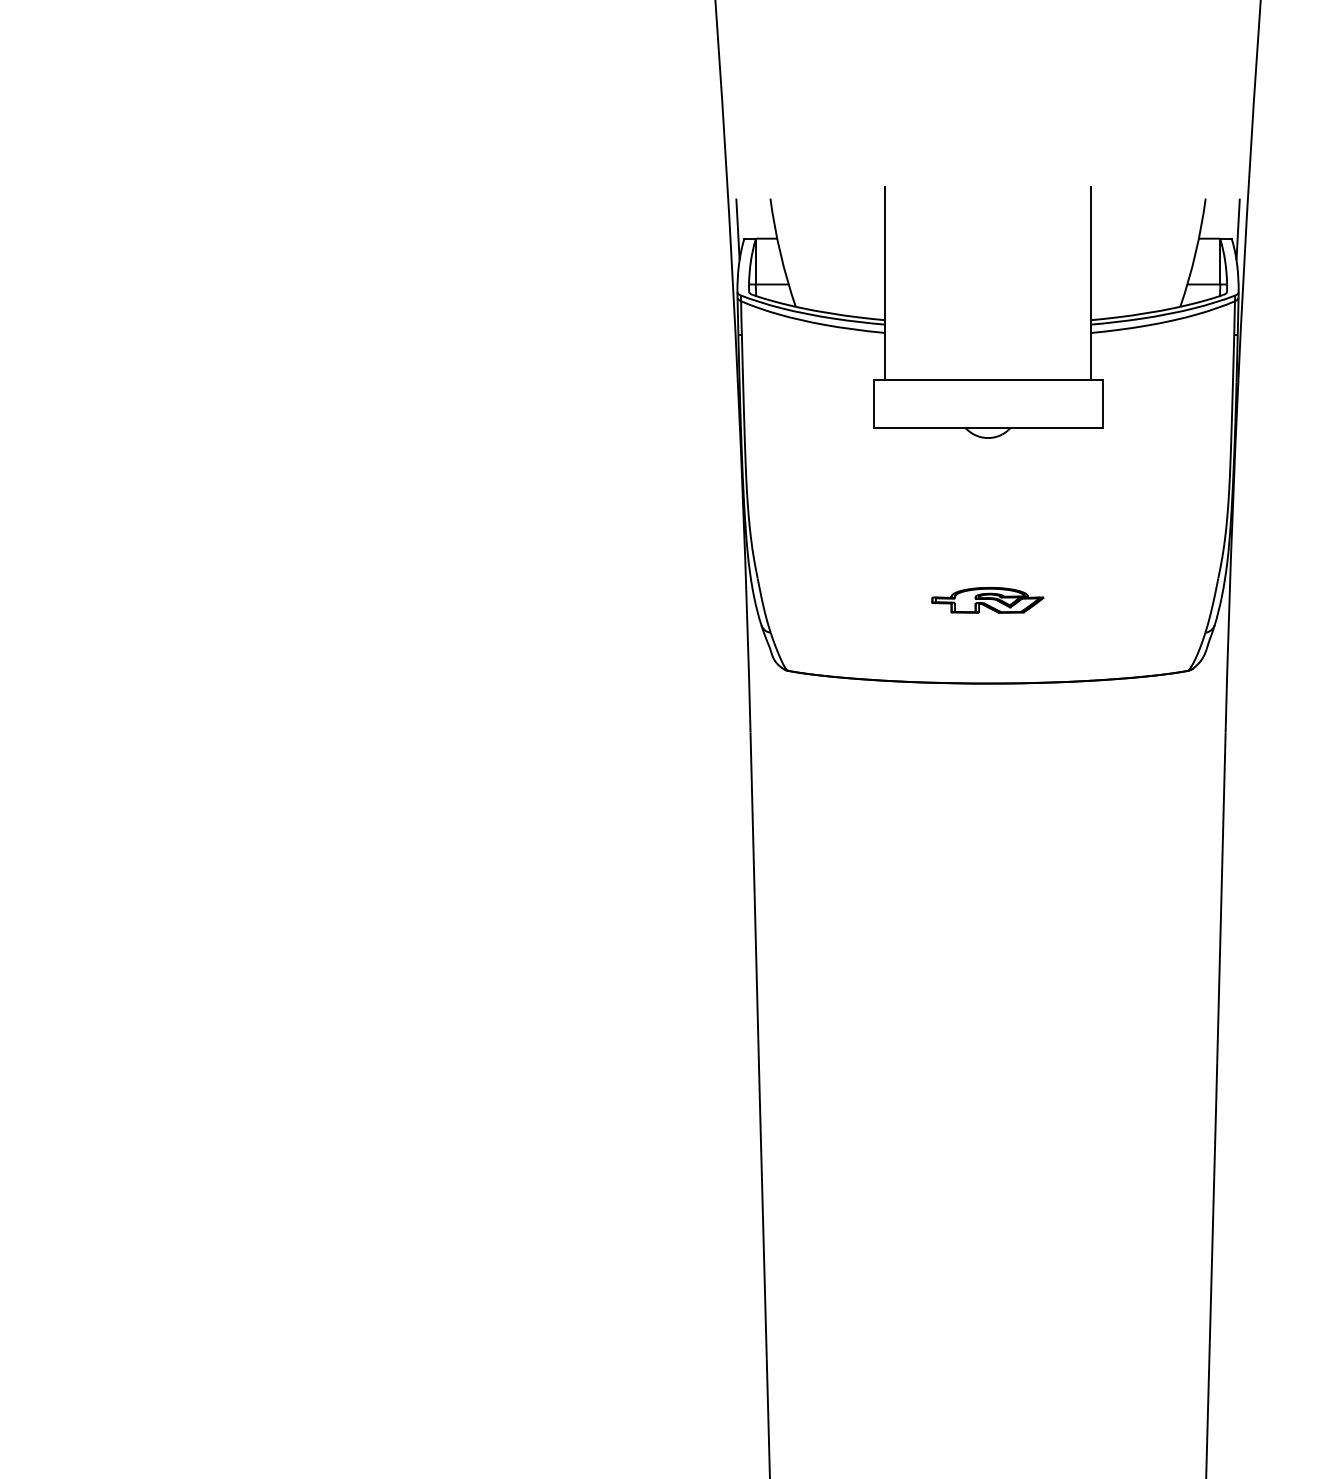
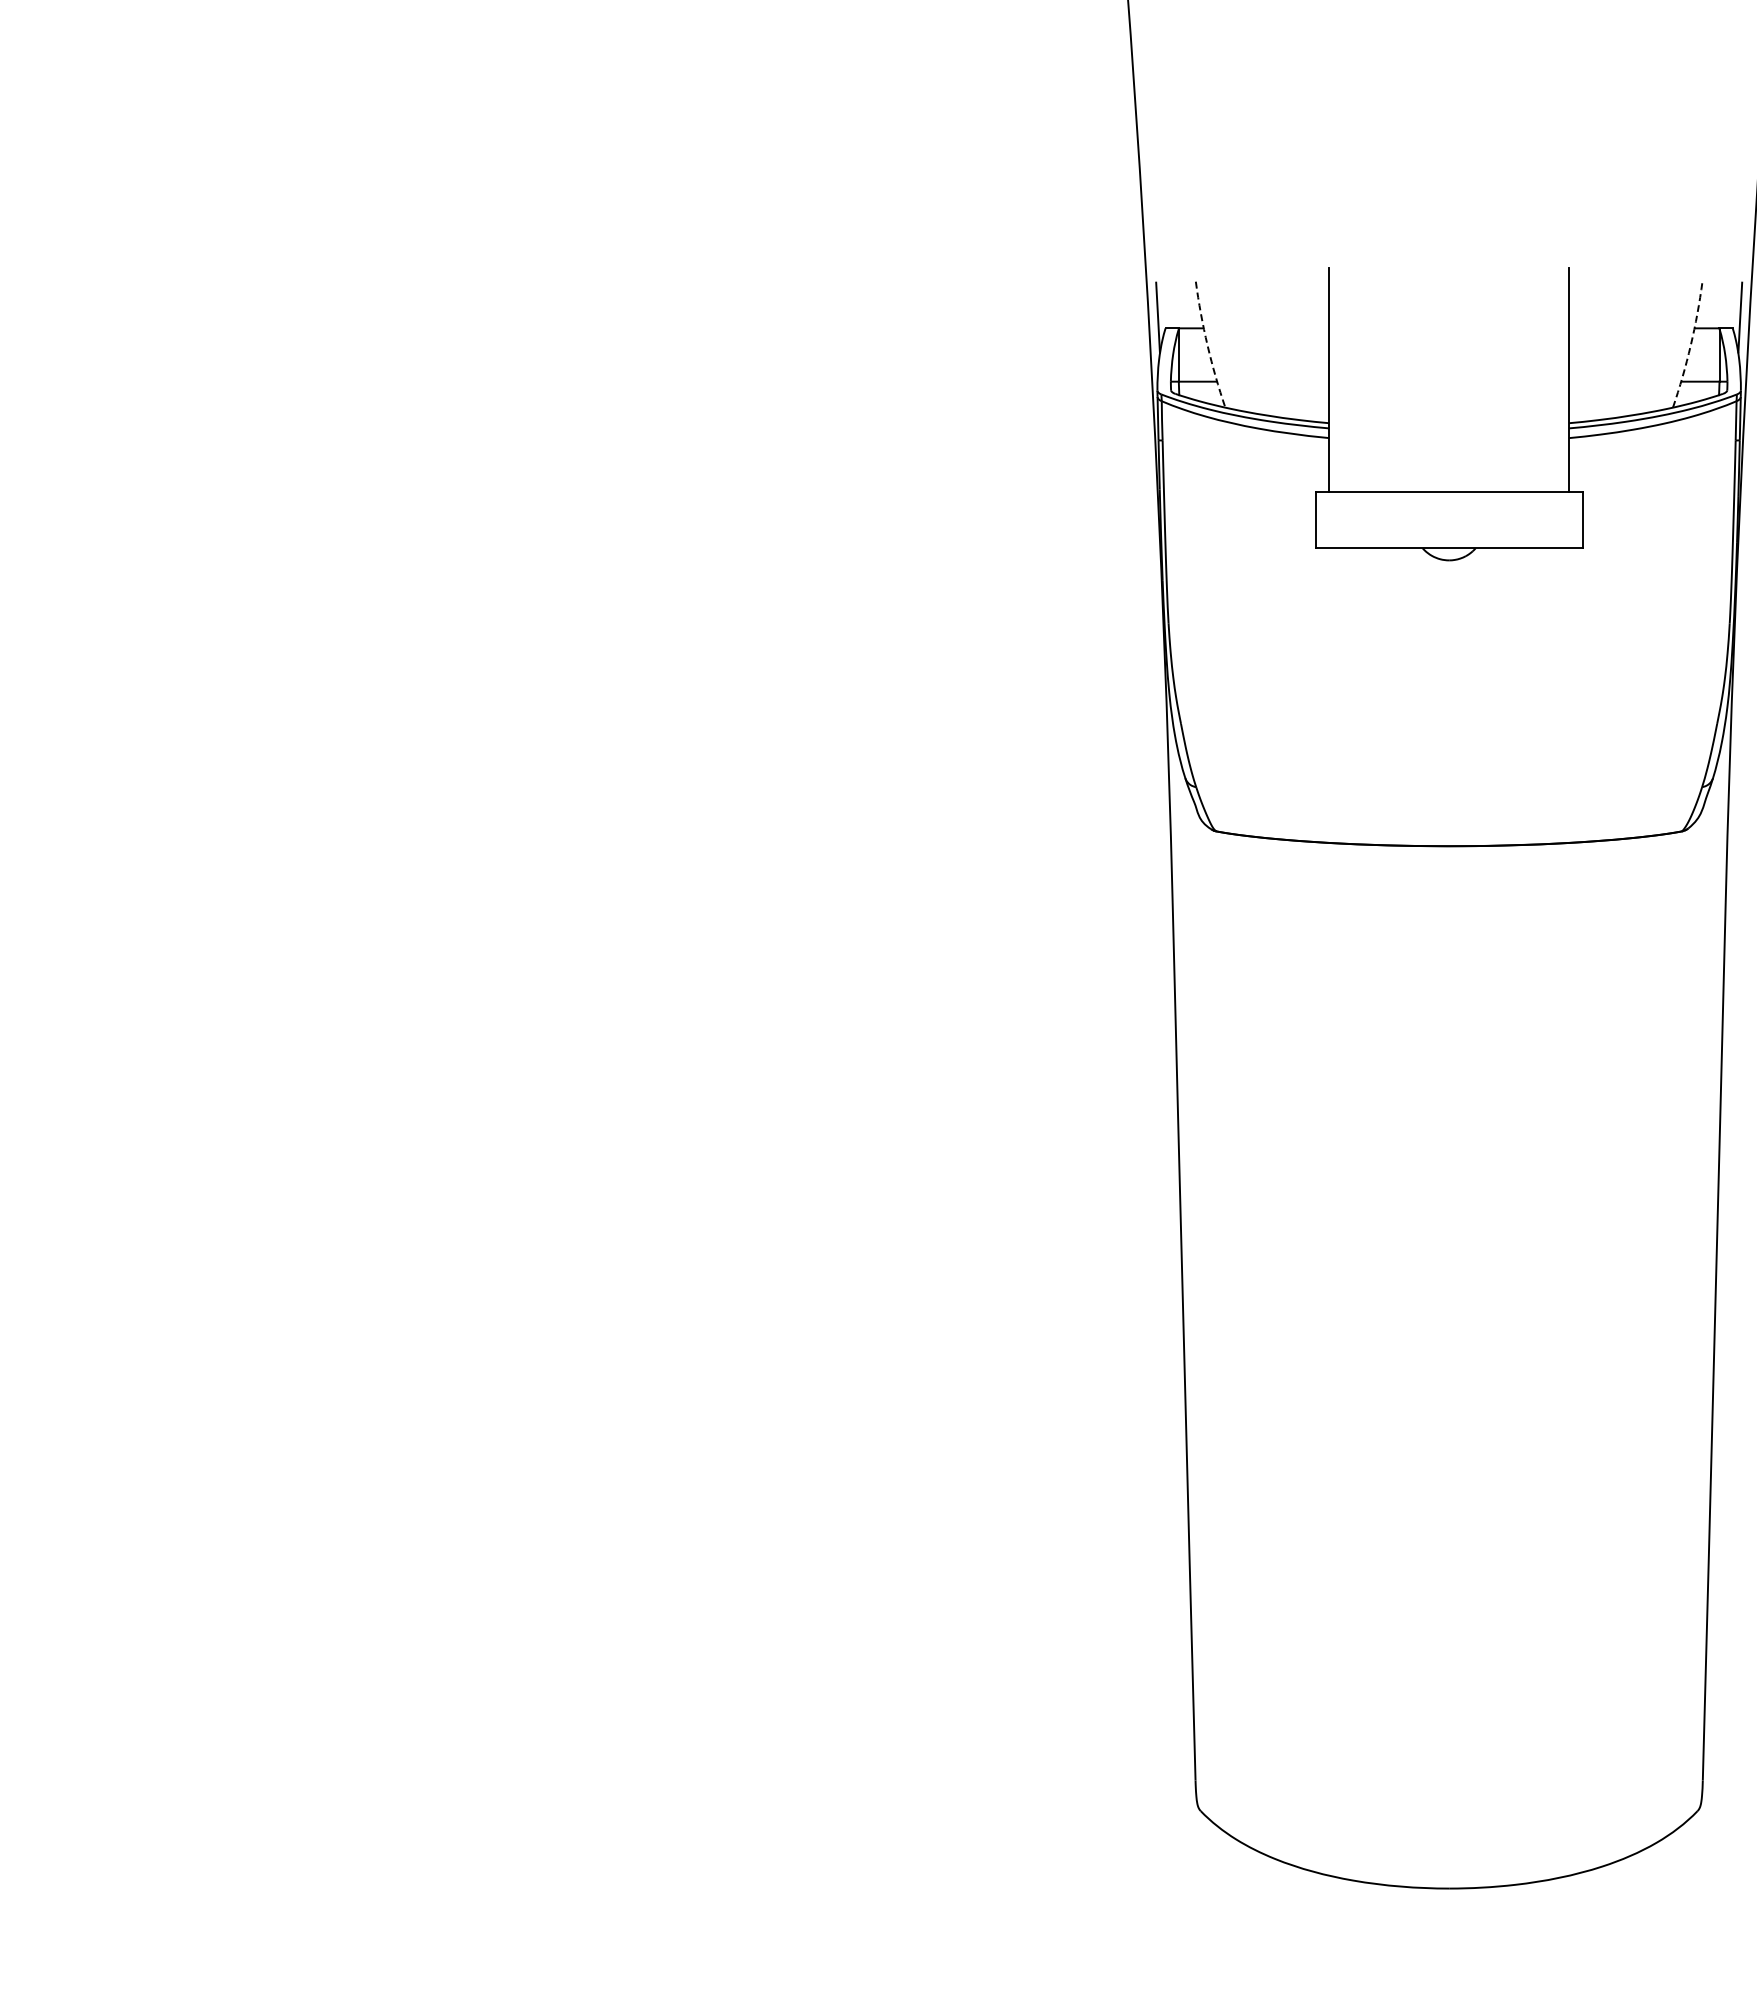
arc: (780, 253) -> (1207, 345), solid -> dashed
arc: (1195, 253) -> (1690, 345), solid -> dashed
part: (987, 599) -> (1448, 748), removed

